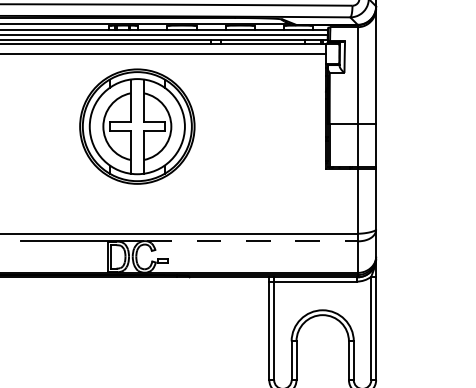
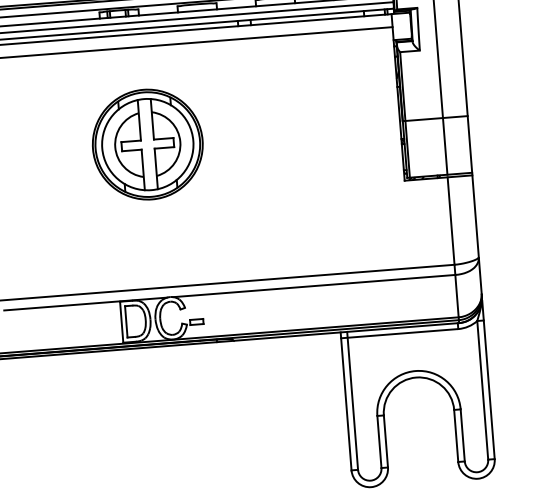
part: (136, 126) -> (146, 144), size x0.71
line: (253, 241) -> (315, 286), dashed -> solid

